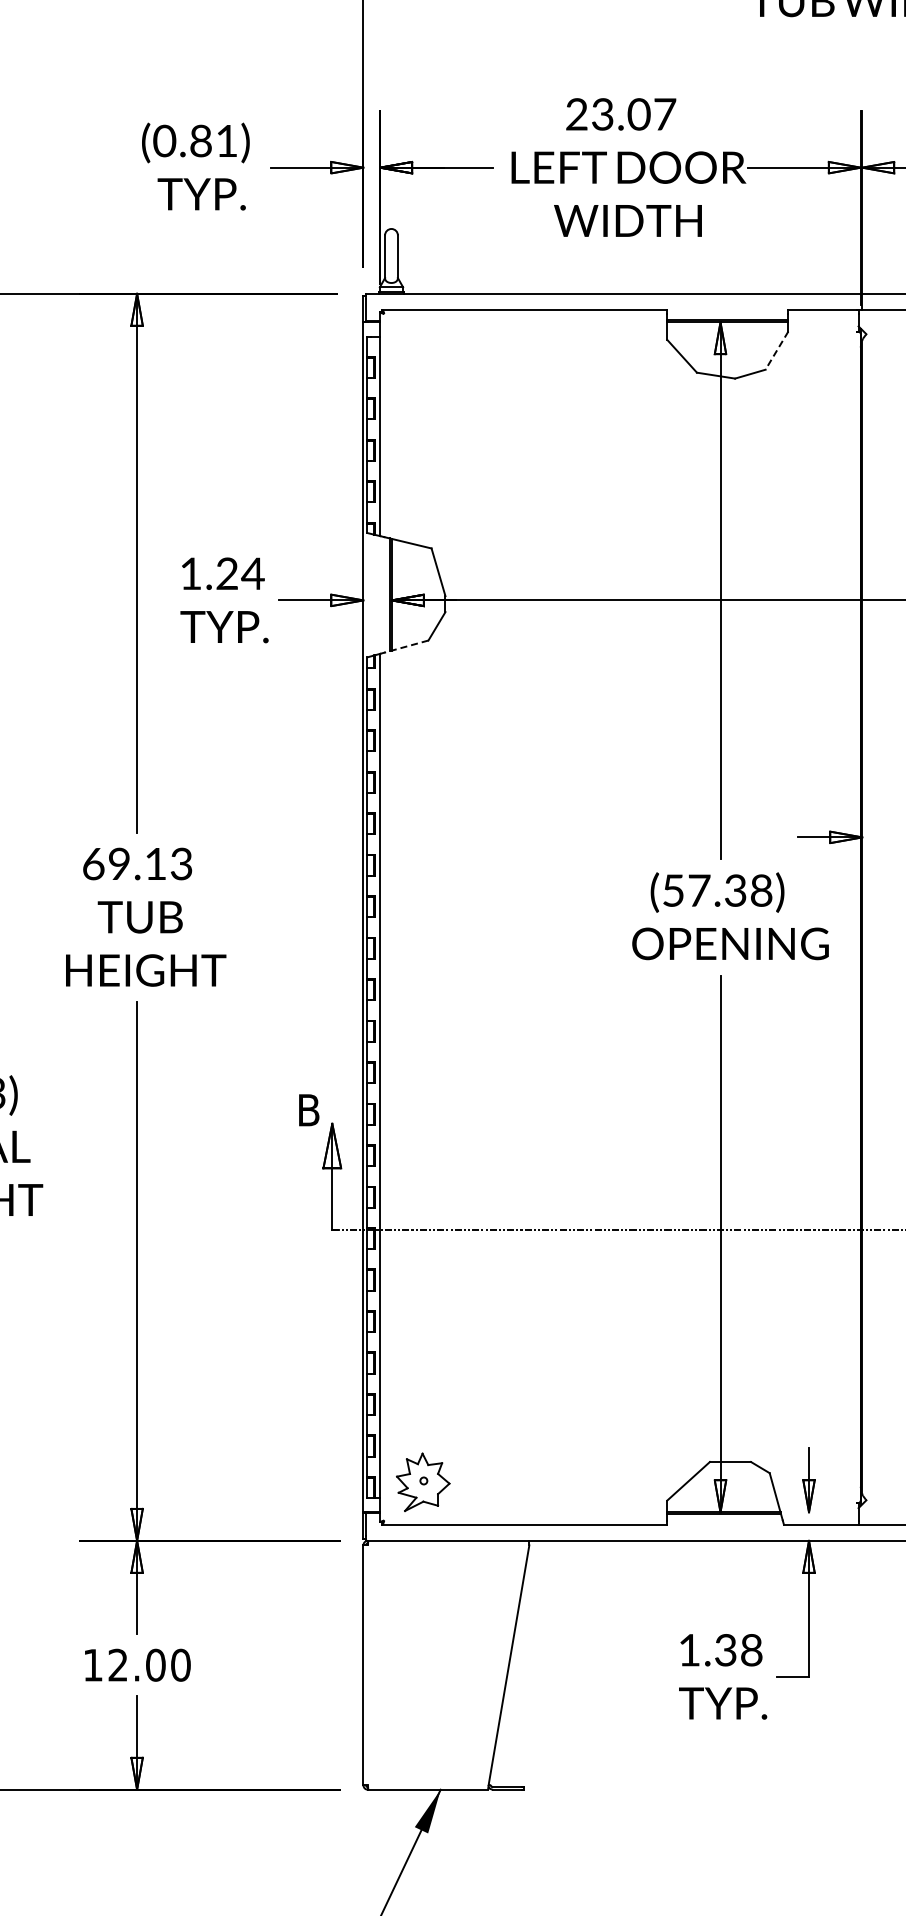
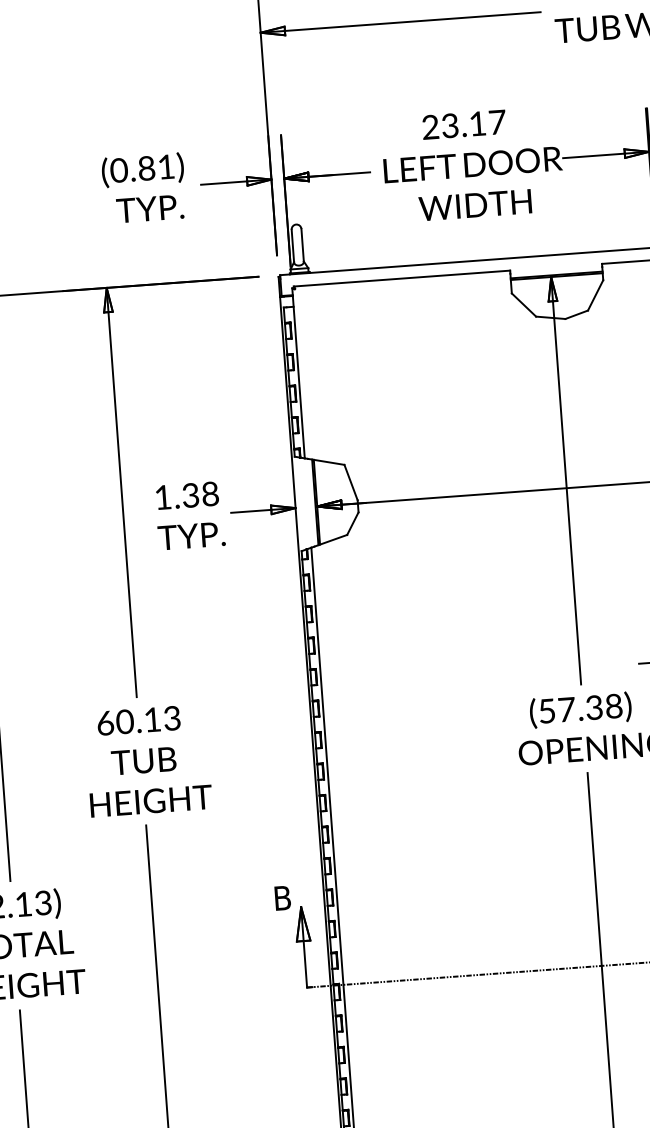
text: (638, 114) -> (477, 123), 23.07 -> 23.17
line: (776, 351) -> (595, 296), dashed -> solid
text: (240, 573) -> (200, 494), 1.24 -> 1.38
line: (406, 646) -> (330, 540), dashed -> solid
text: (119, 864) -> (125, 722), 69.13 -> 60.13

